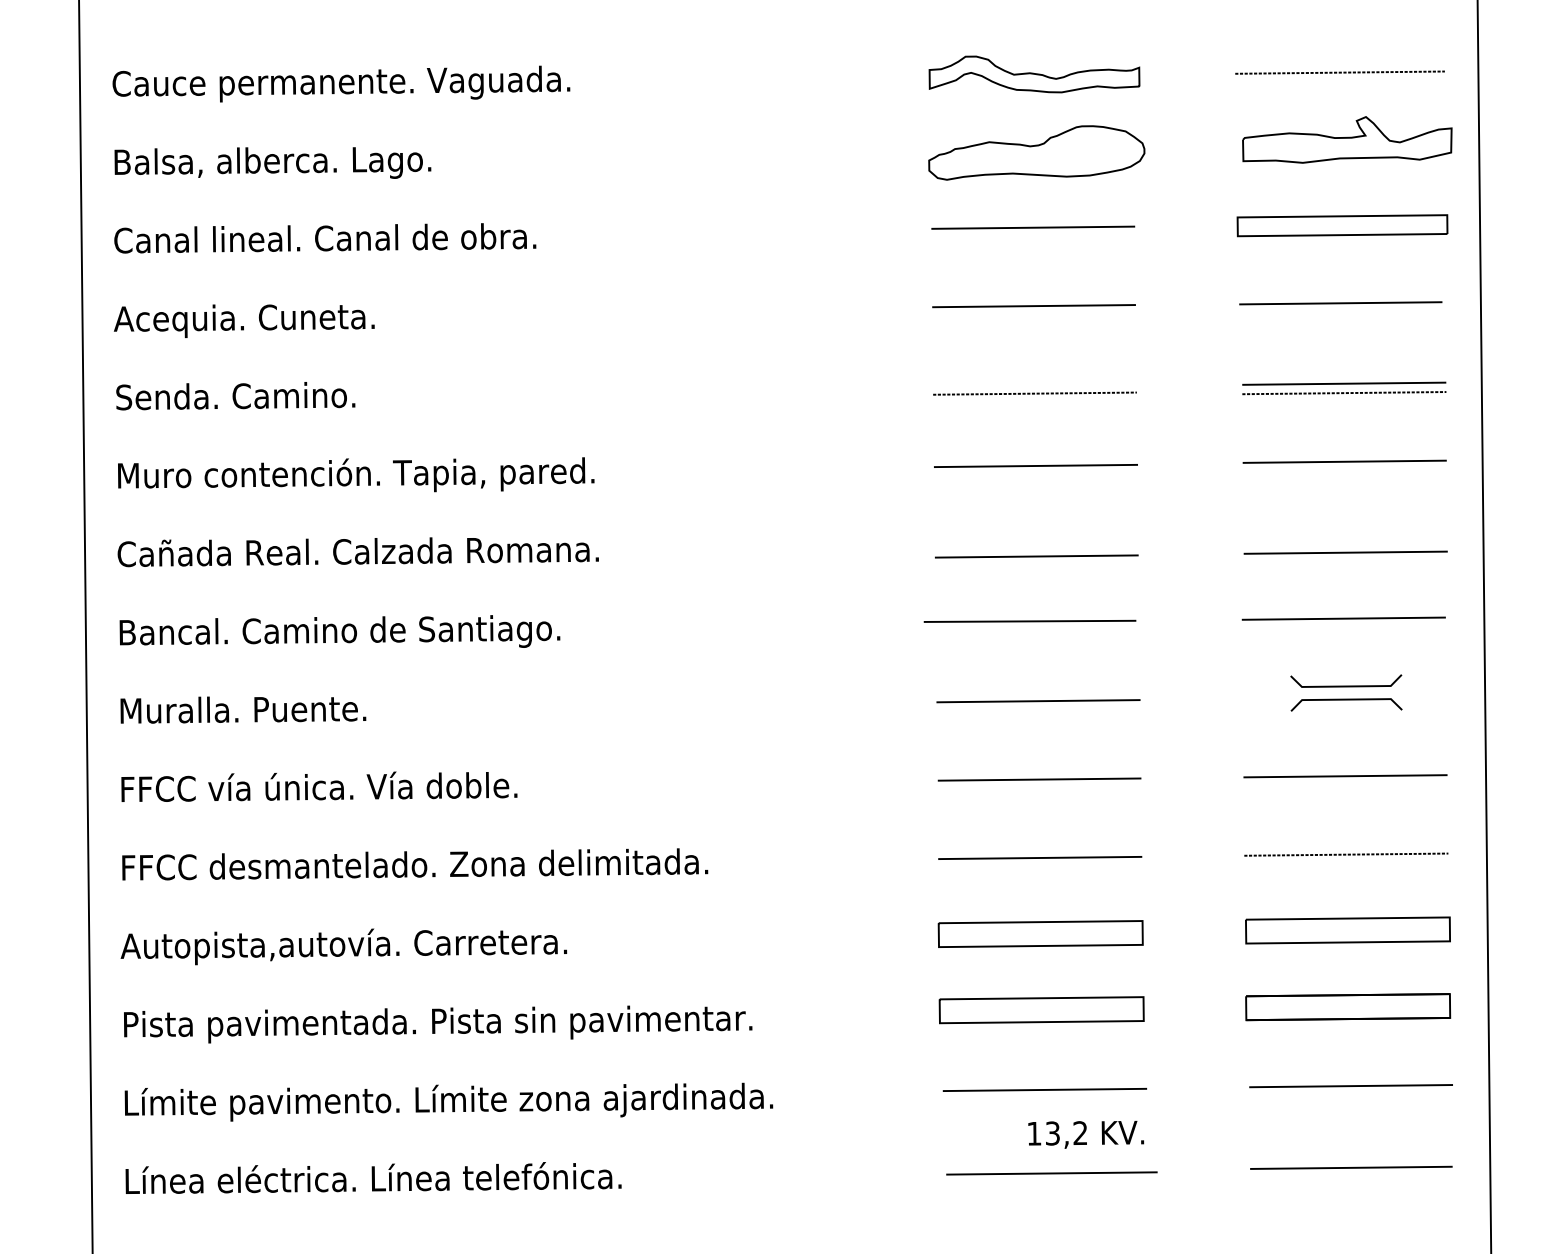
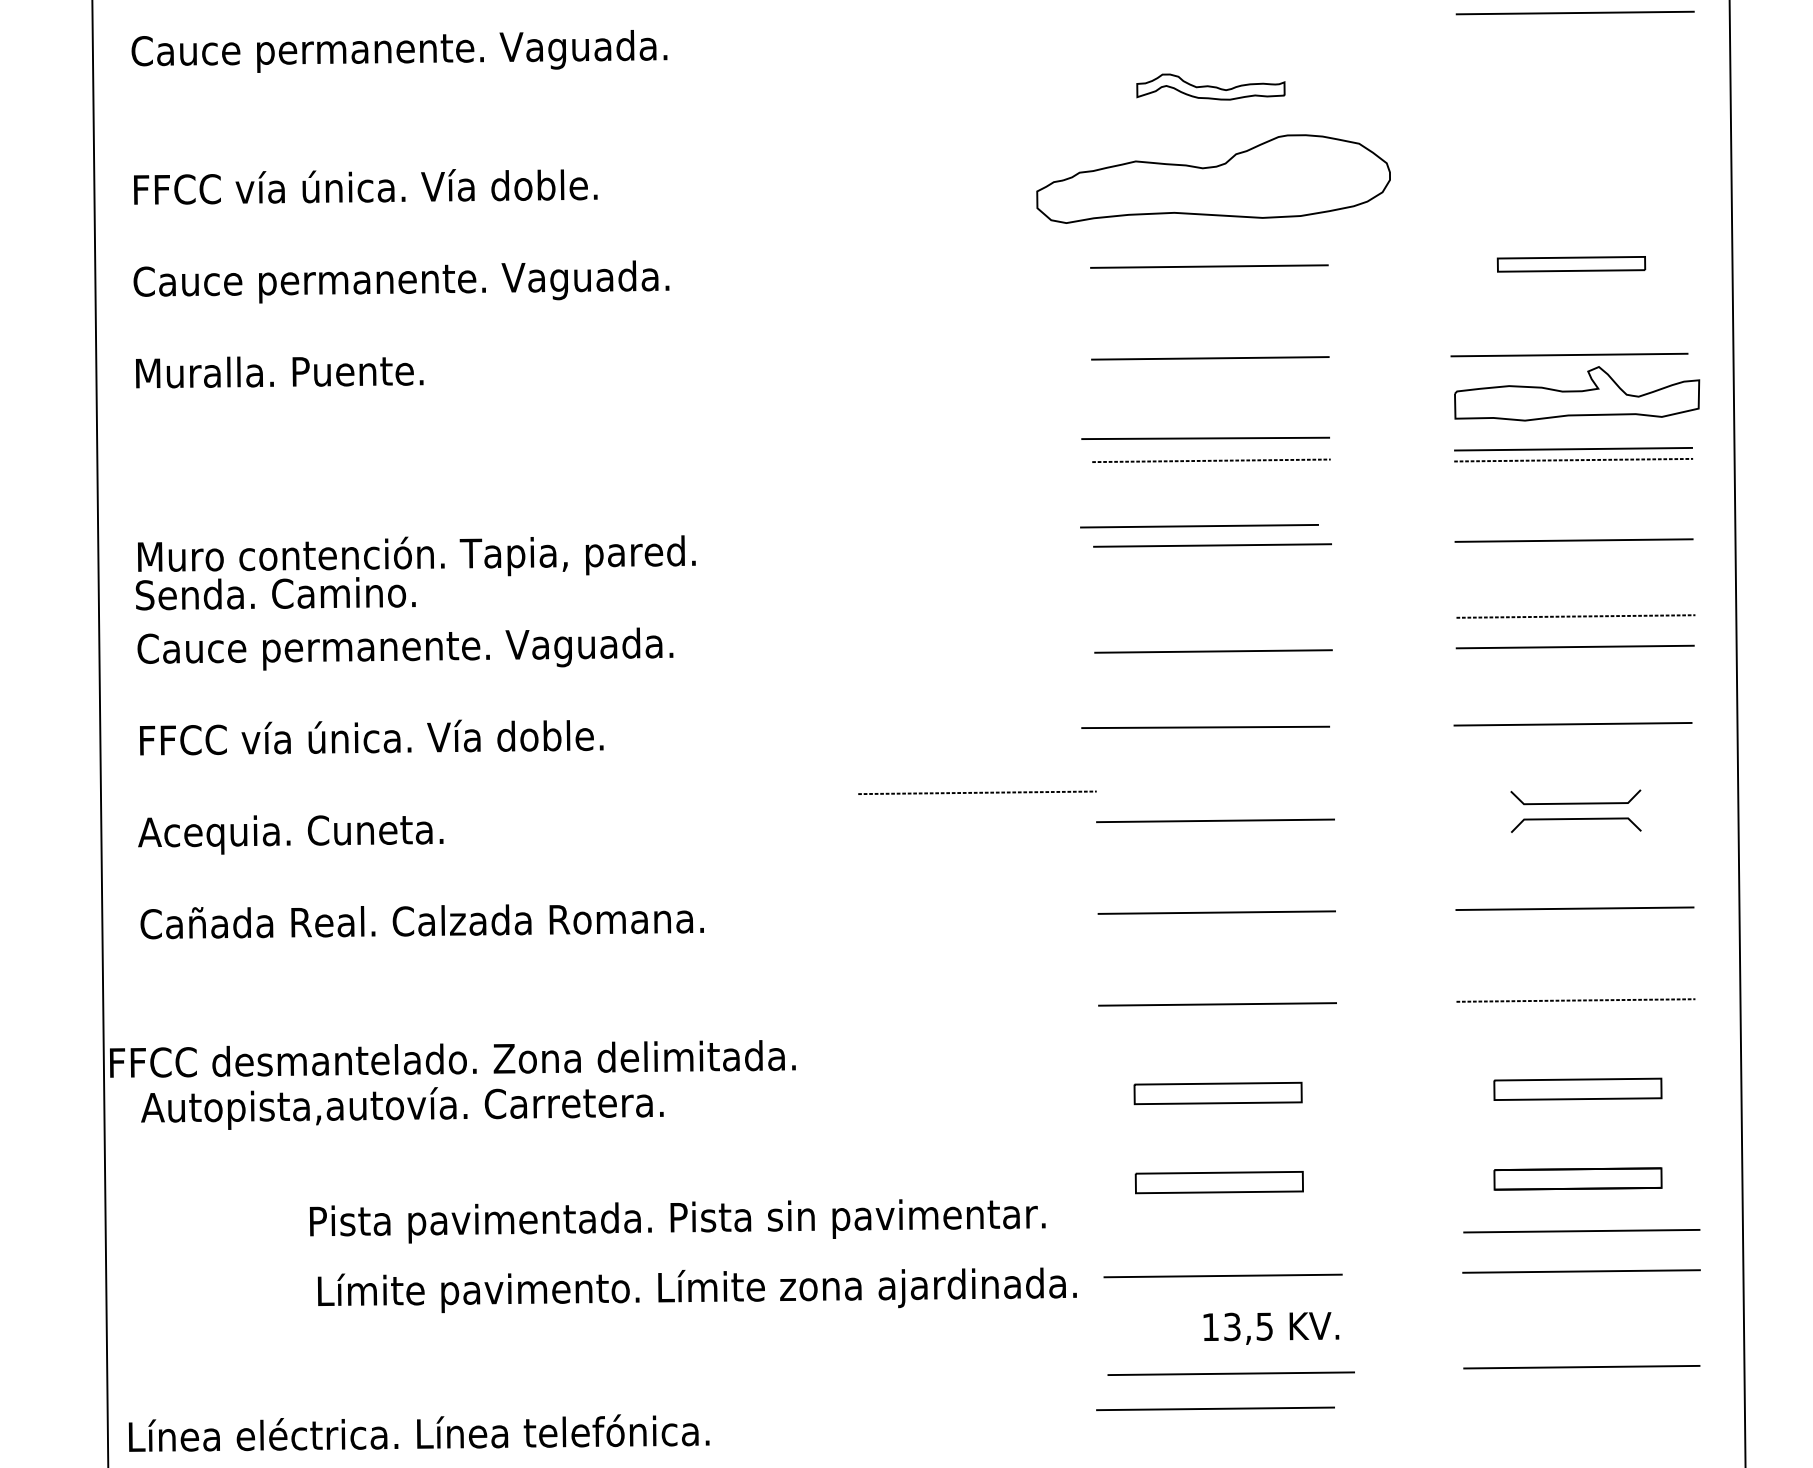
line: (1345, 10) -> (1574, 12), added
line: (1339, 72) -> (1568, 84), removed
part: (1034, 73) -> (1210, 86), size x0.6
text: (341, 84) -> (399, 51), moved
part: (1347, 139) -> (1577, 393), moved
part: (1036, 152) -> (1213, 178), size x1.4
text: (314, 161) -> (367, 189), Balsa, alberca. Lago. -> FFCC vía única. Vía doble.
part: (1342, 225) -> (1571, 264), size x0.6
text: (363, 240) -> (425, 281), Canal lineal. Canal de obra. -> Cauce permanente. Vaguada.
text: (244, 320) -> (285, 375), Acequia. Cuneta. -> Muralla. Puente.
line: (1029, 373) -> (1205, 437), added
text: (235, 395) -> (275, 593), moved
line: (1024, 449) -> (1199, 526), added
line: (1345, 526) -> (1575, 616), added
text: (379, 553) -> (443, 648), Cañada Real. Calzada Romana. -> Cauce permanente. Vaguada.
text: (341, 630) -> (399, 738), Bancal. Camino de Santiago. -> FFCC vía única. Vía doble.
line: (835, 676) -> (977, 792), added
text: (248, 712) -> (290, 834), Muralla. Puente. -> Acequia. Cuneta.
text: (360, 787) -> (421, 921), FFCC vía única. Vía doble. -> Cañada Real. Calzada Romana.
text: (414, 864) -> (452, 1058), moved
part: (1347, 930) -> (1577, 1089), size x0.7
part: (1040, 934) -> (1217, 1093), size x0.7
part: (1347, 1006) -> (1577, 1178), size x0.7
part: (1041, 1010) -> (1219, 1182), size x0.7
text: (437, 1024) -> (677, 1221), moved
line: (1351, 1051) -> (1581, 1231), added
text: (448, 1101) -> (696, 1289), moved
text: (1080, 1133) -> (1264, 1326), 13,2 -> 13,5
text: (373, 1177) -> (418, 1432), moved
line: (1038, 1203) -> (1215, 1408), added

